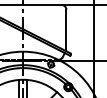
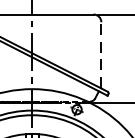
line: (66, 30) -> (101, 55), solid -> dashed

